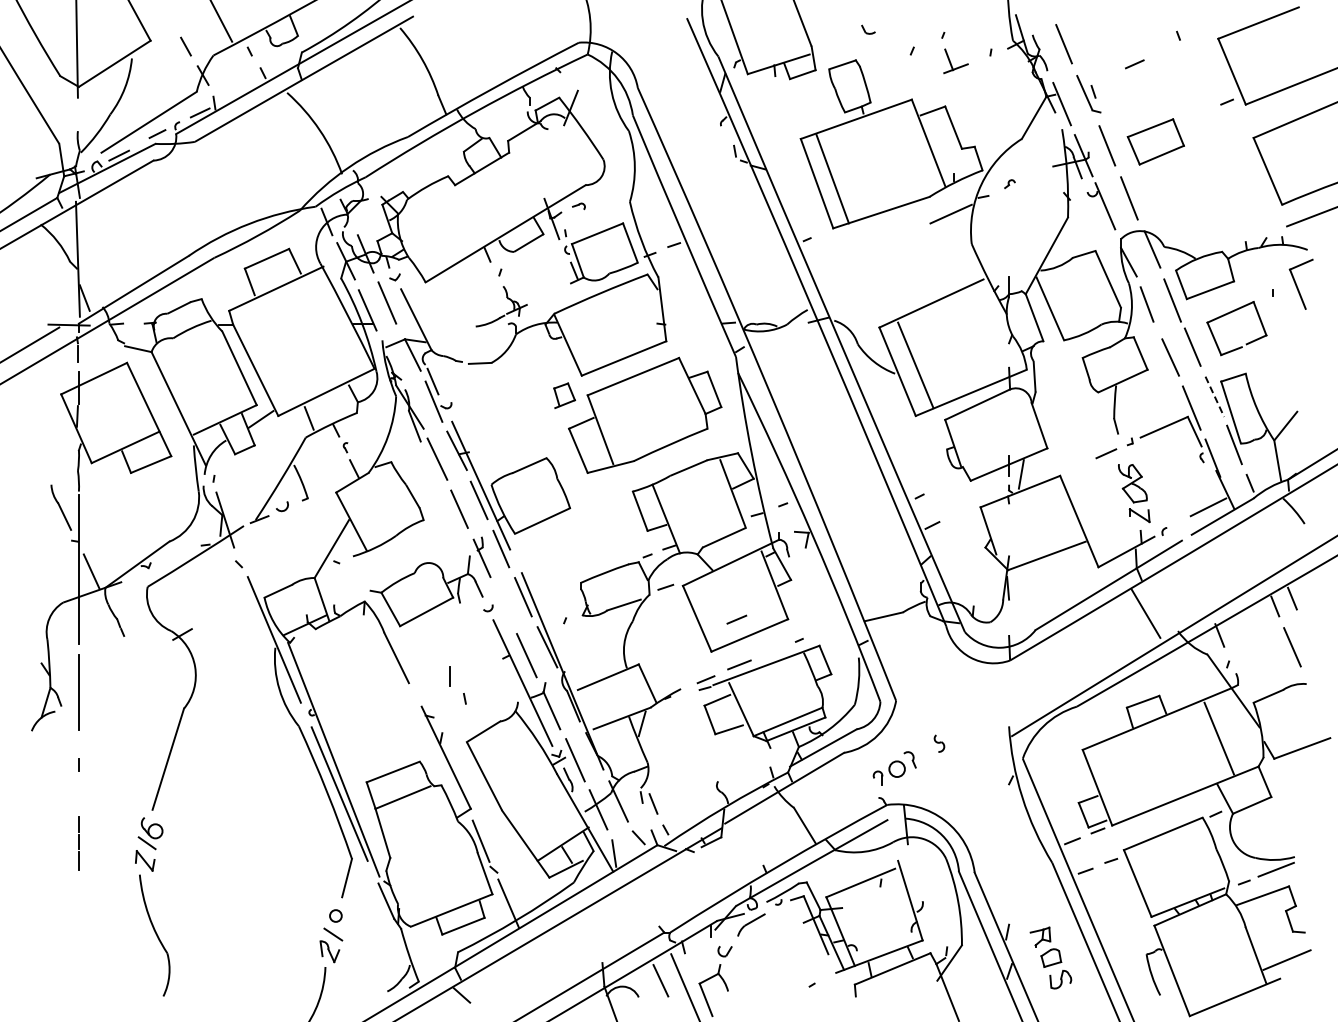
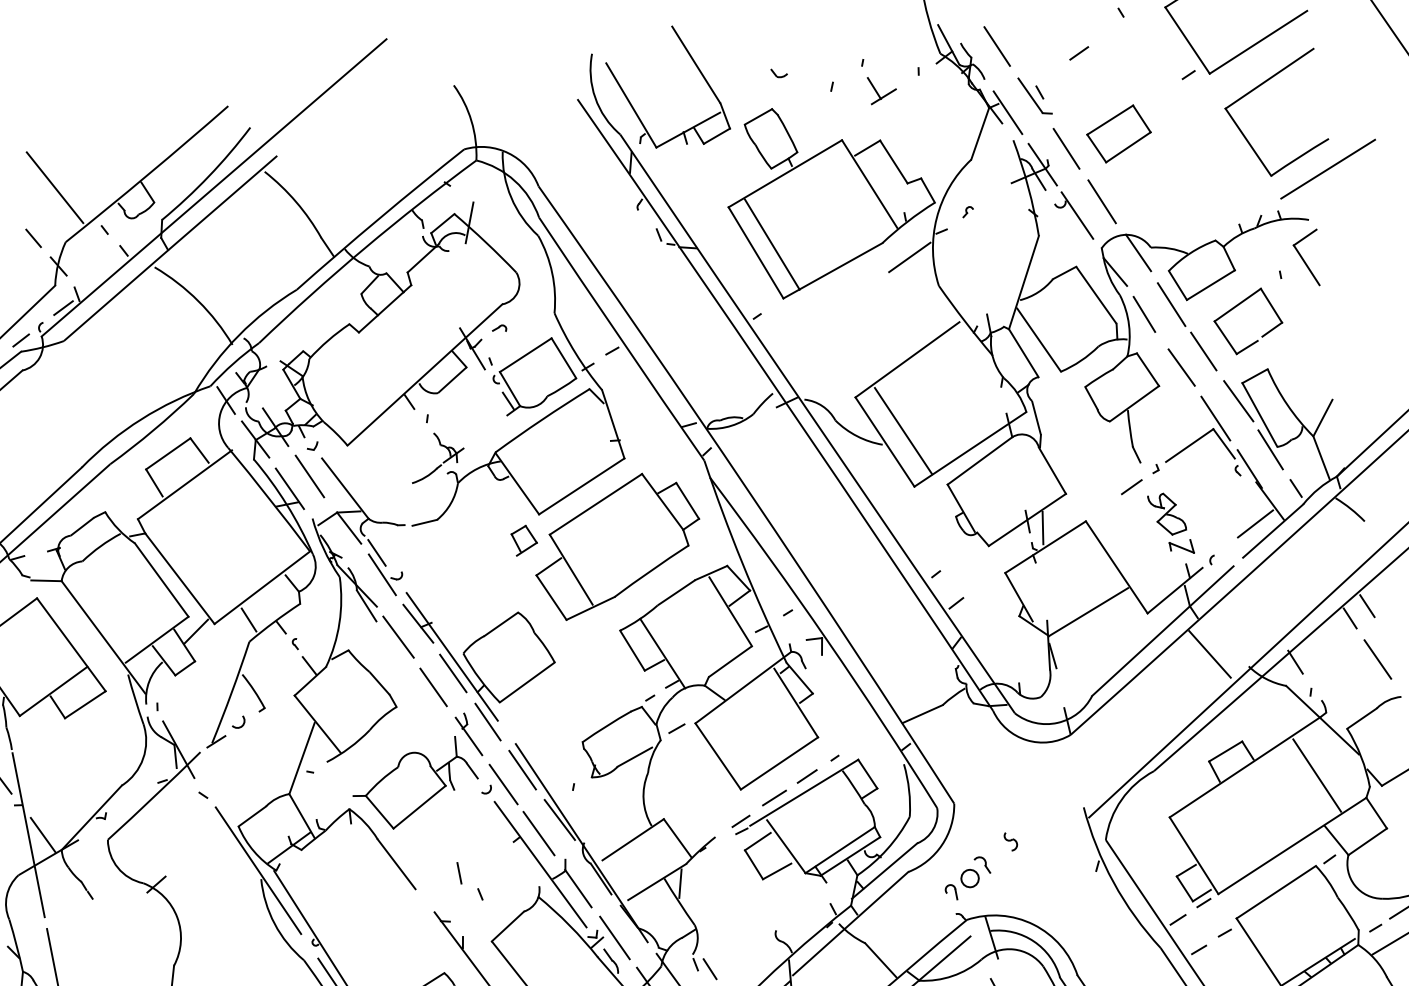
line: (1215, 397) -> (1239, 401), dashed -> solid
line: (504, 606) -> (503, 784), added
line: (736, 619) -> (806, 776), moved

